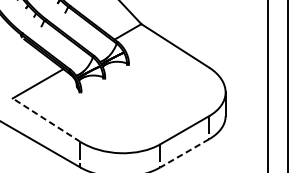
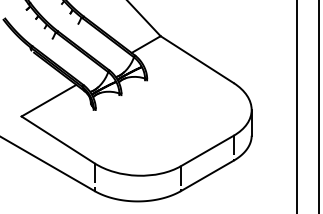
line: (45, 119) -> (57, 139), dashed -> solid
line: (183, 153) -> (206, 176), dashed -> solid

